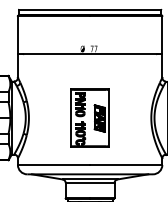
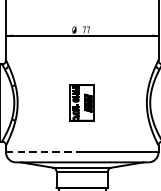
part: (89, 117) -> (81, 102), size x0.6
line: (54, 164) -> (44, 151), solid -> dashed

